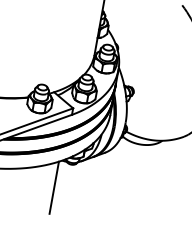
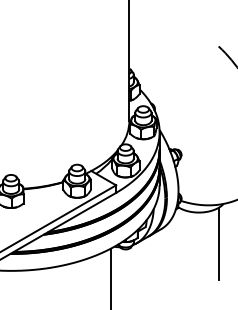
line: (152, 174) -> (219, 243), added

